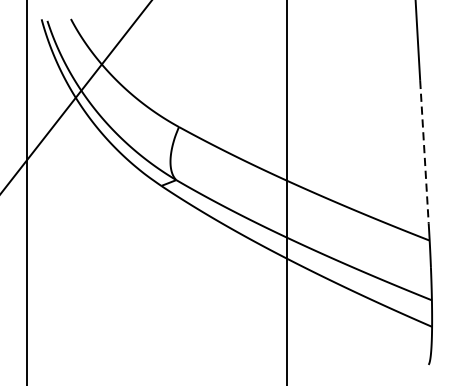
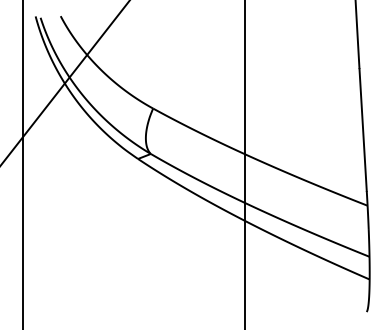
line: (424, 152) -> (363, 130), dashed -> solid

